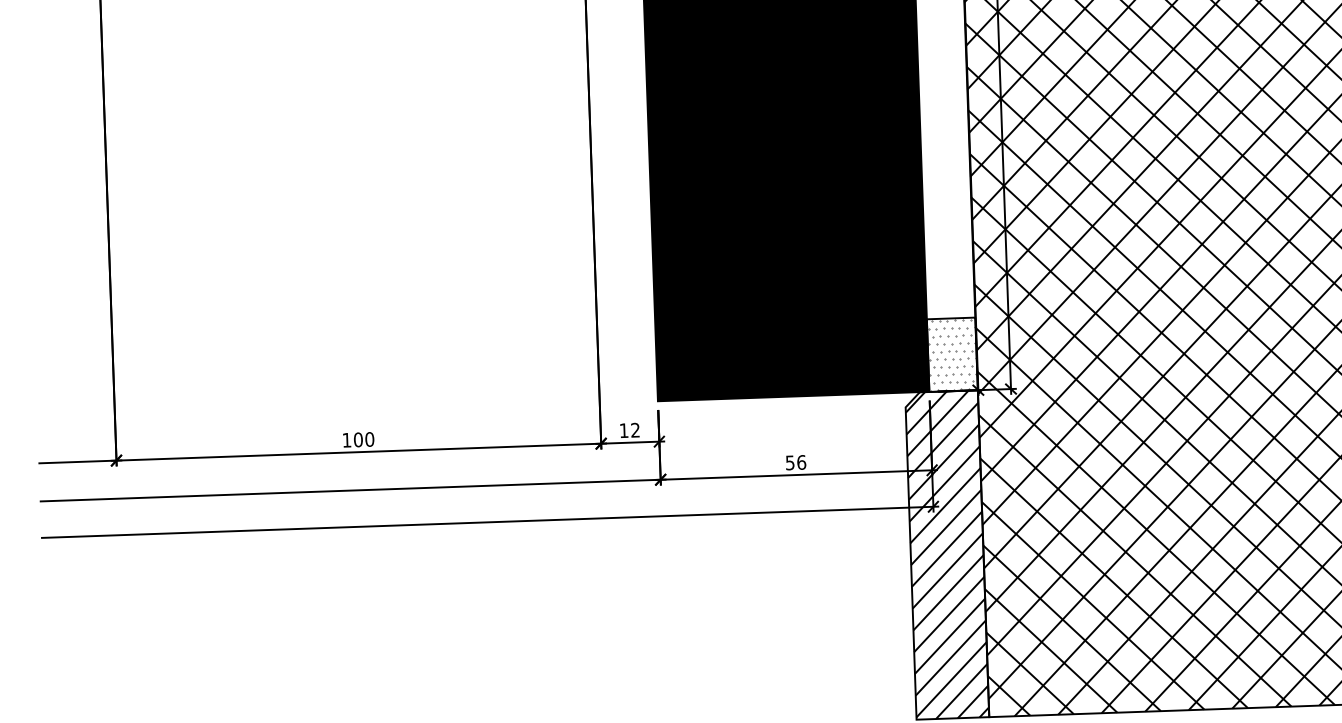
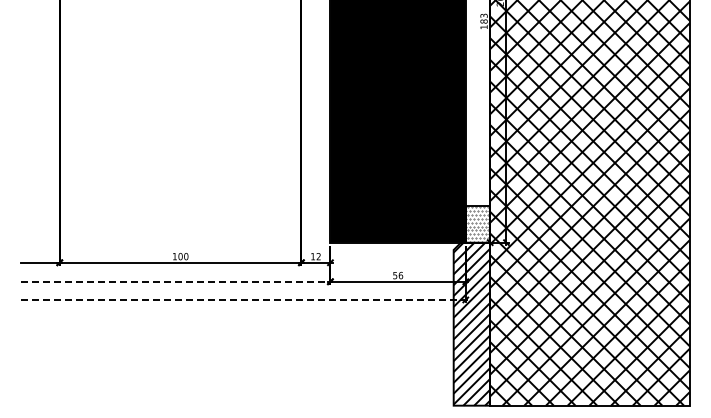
line: (353, 489) -> (177, 281), solid -> dashed
line: (491, 521) -> (245, 299), solid -> dashed

